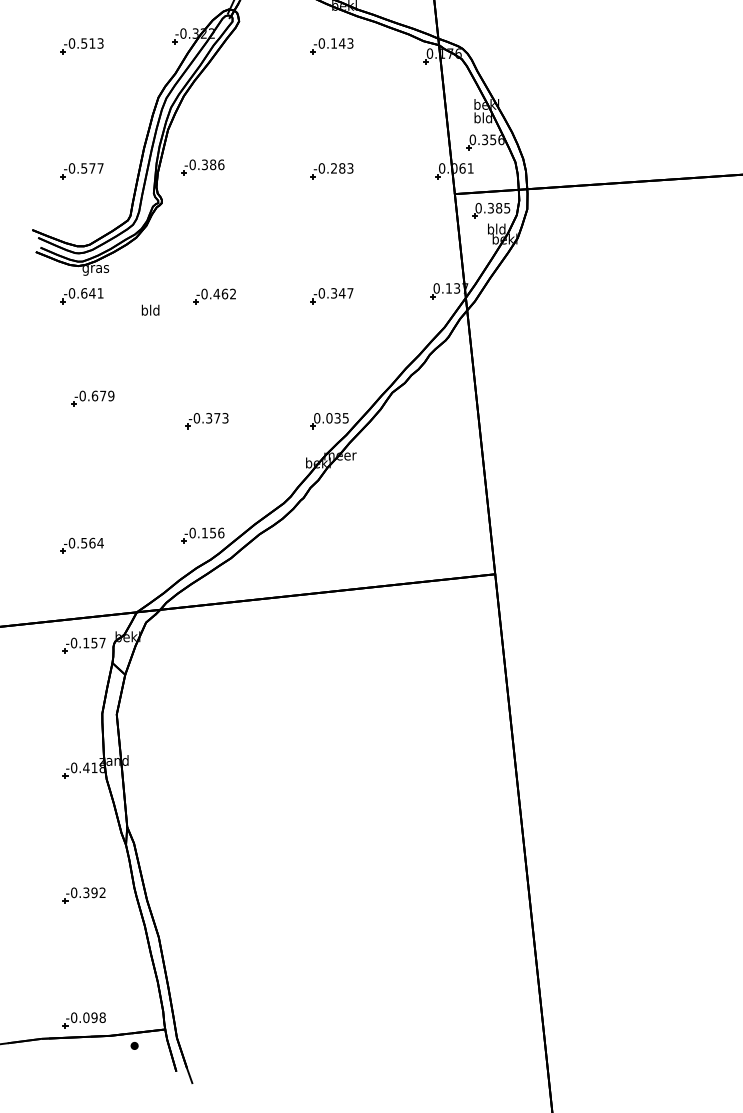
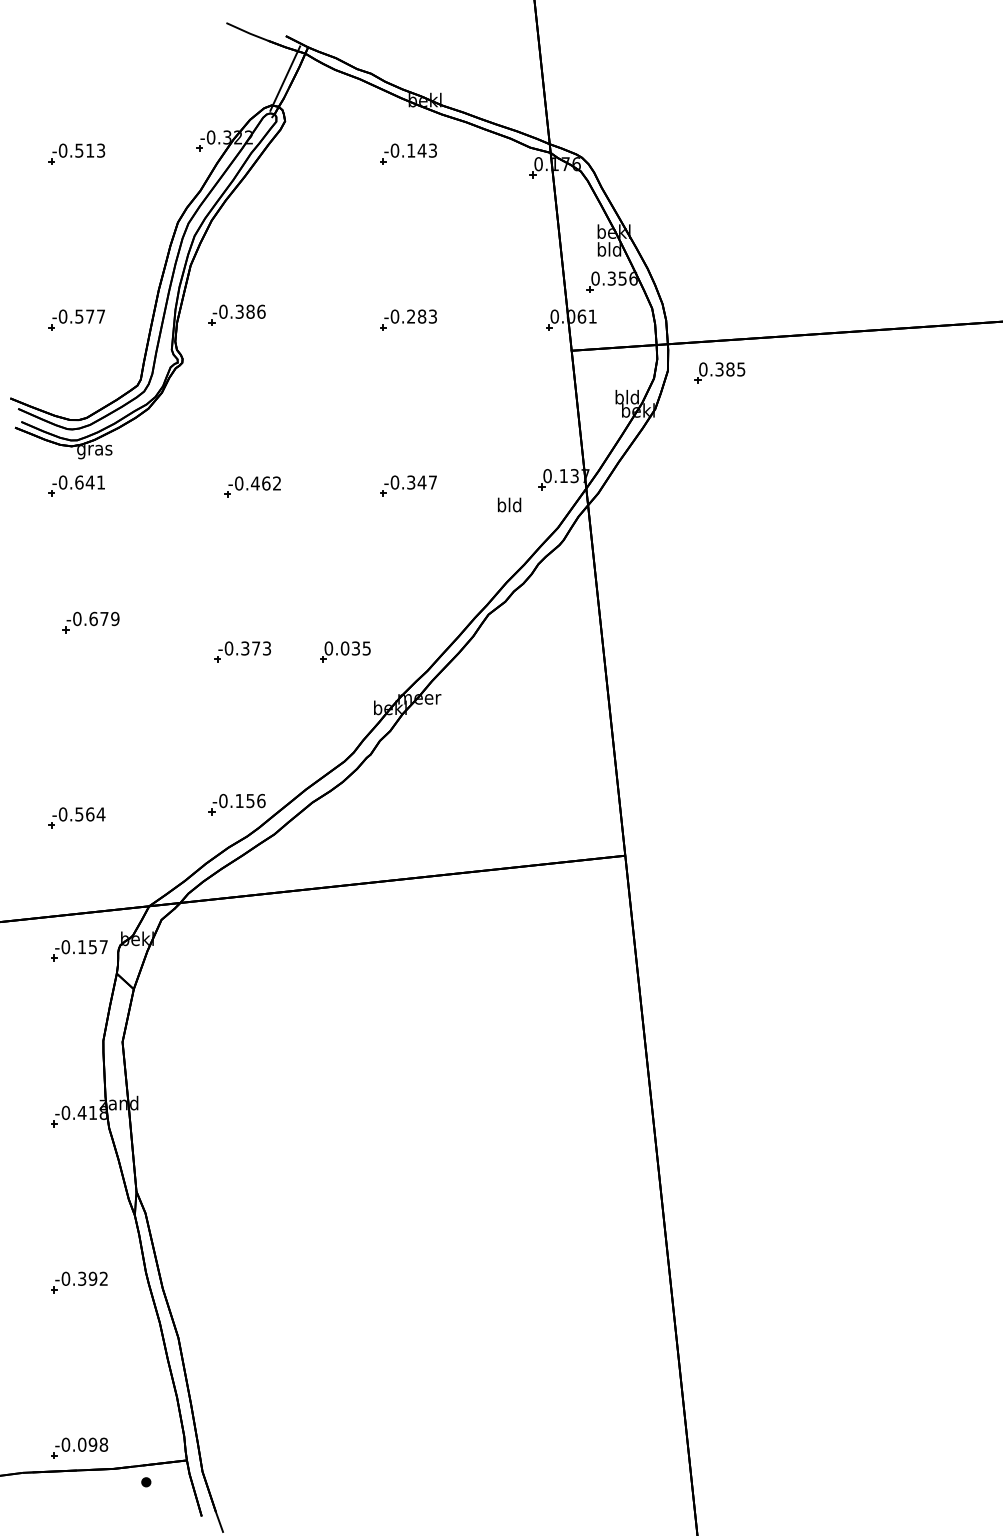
part: (490, 210) -> (719, 372), moved
text: (150, 309) -> (509, 504), moved
part: (329, 420) -> (345, 651), moved

